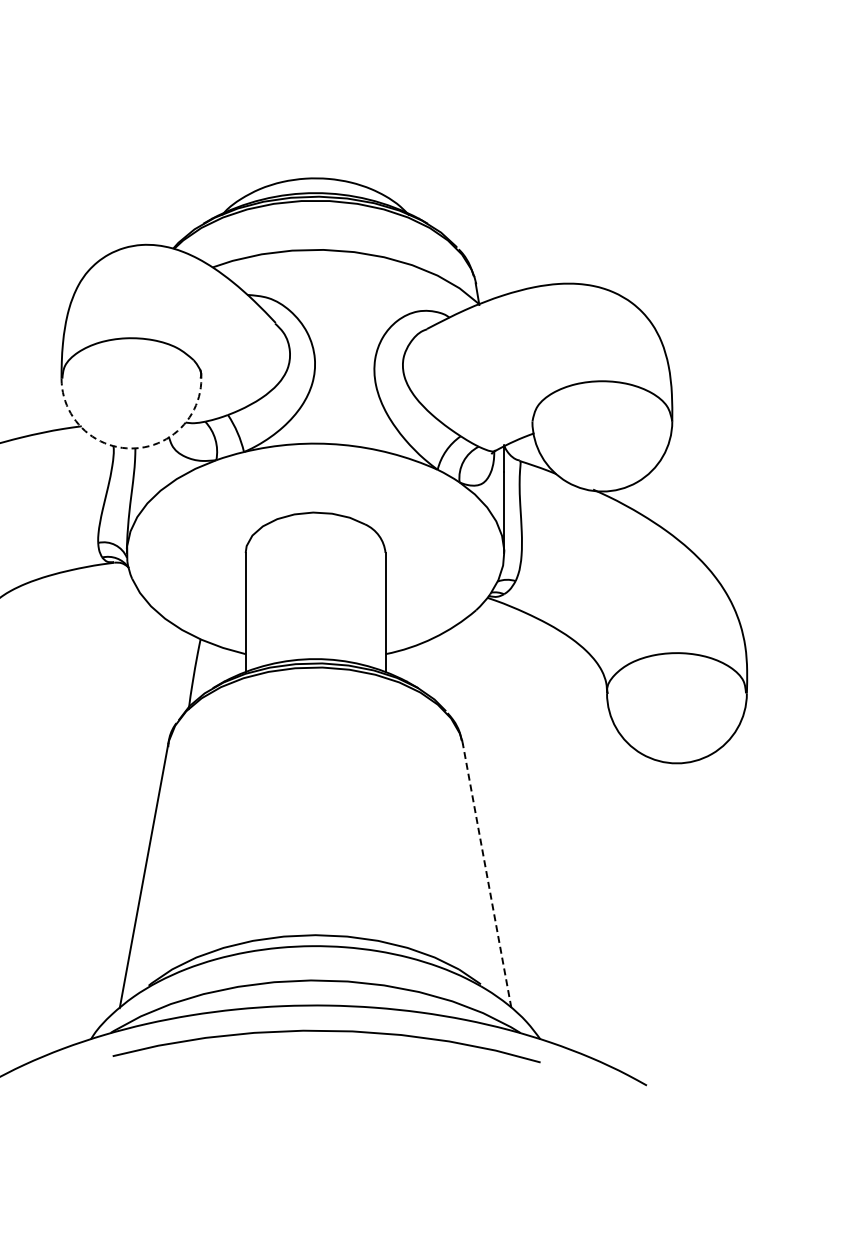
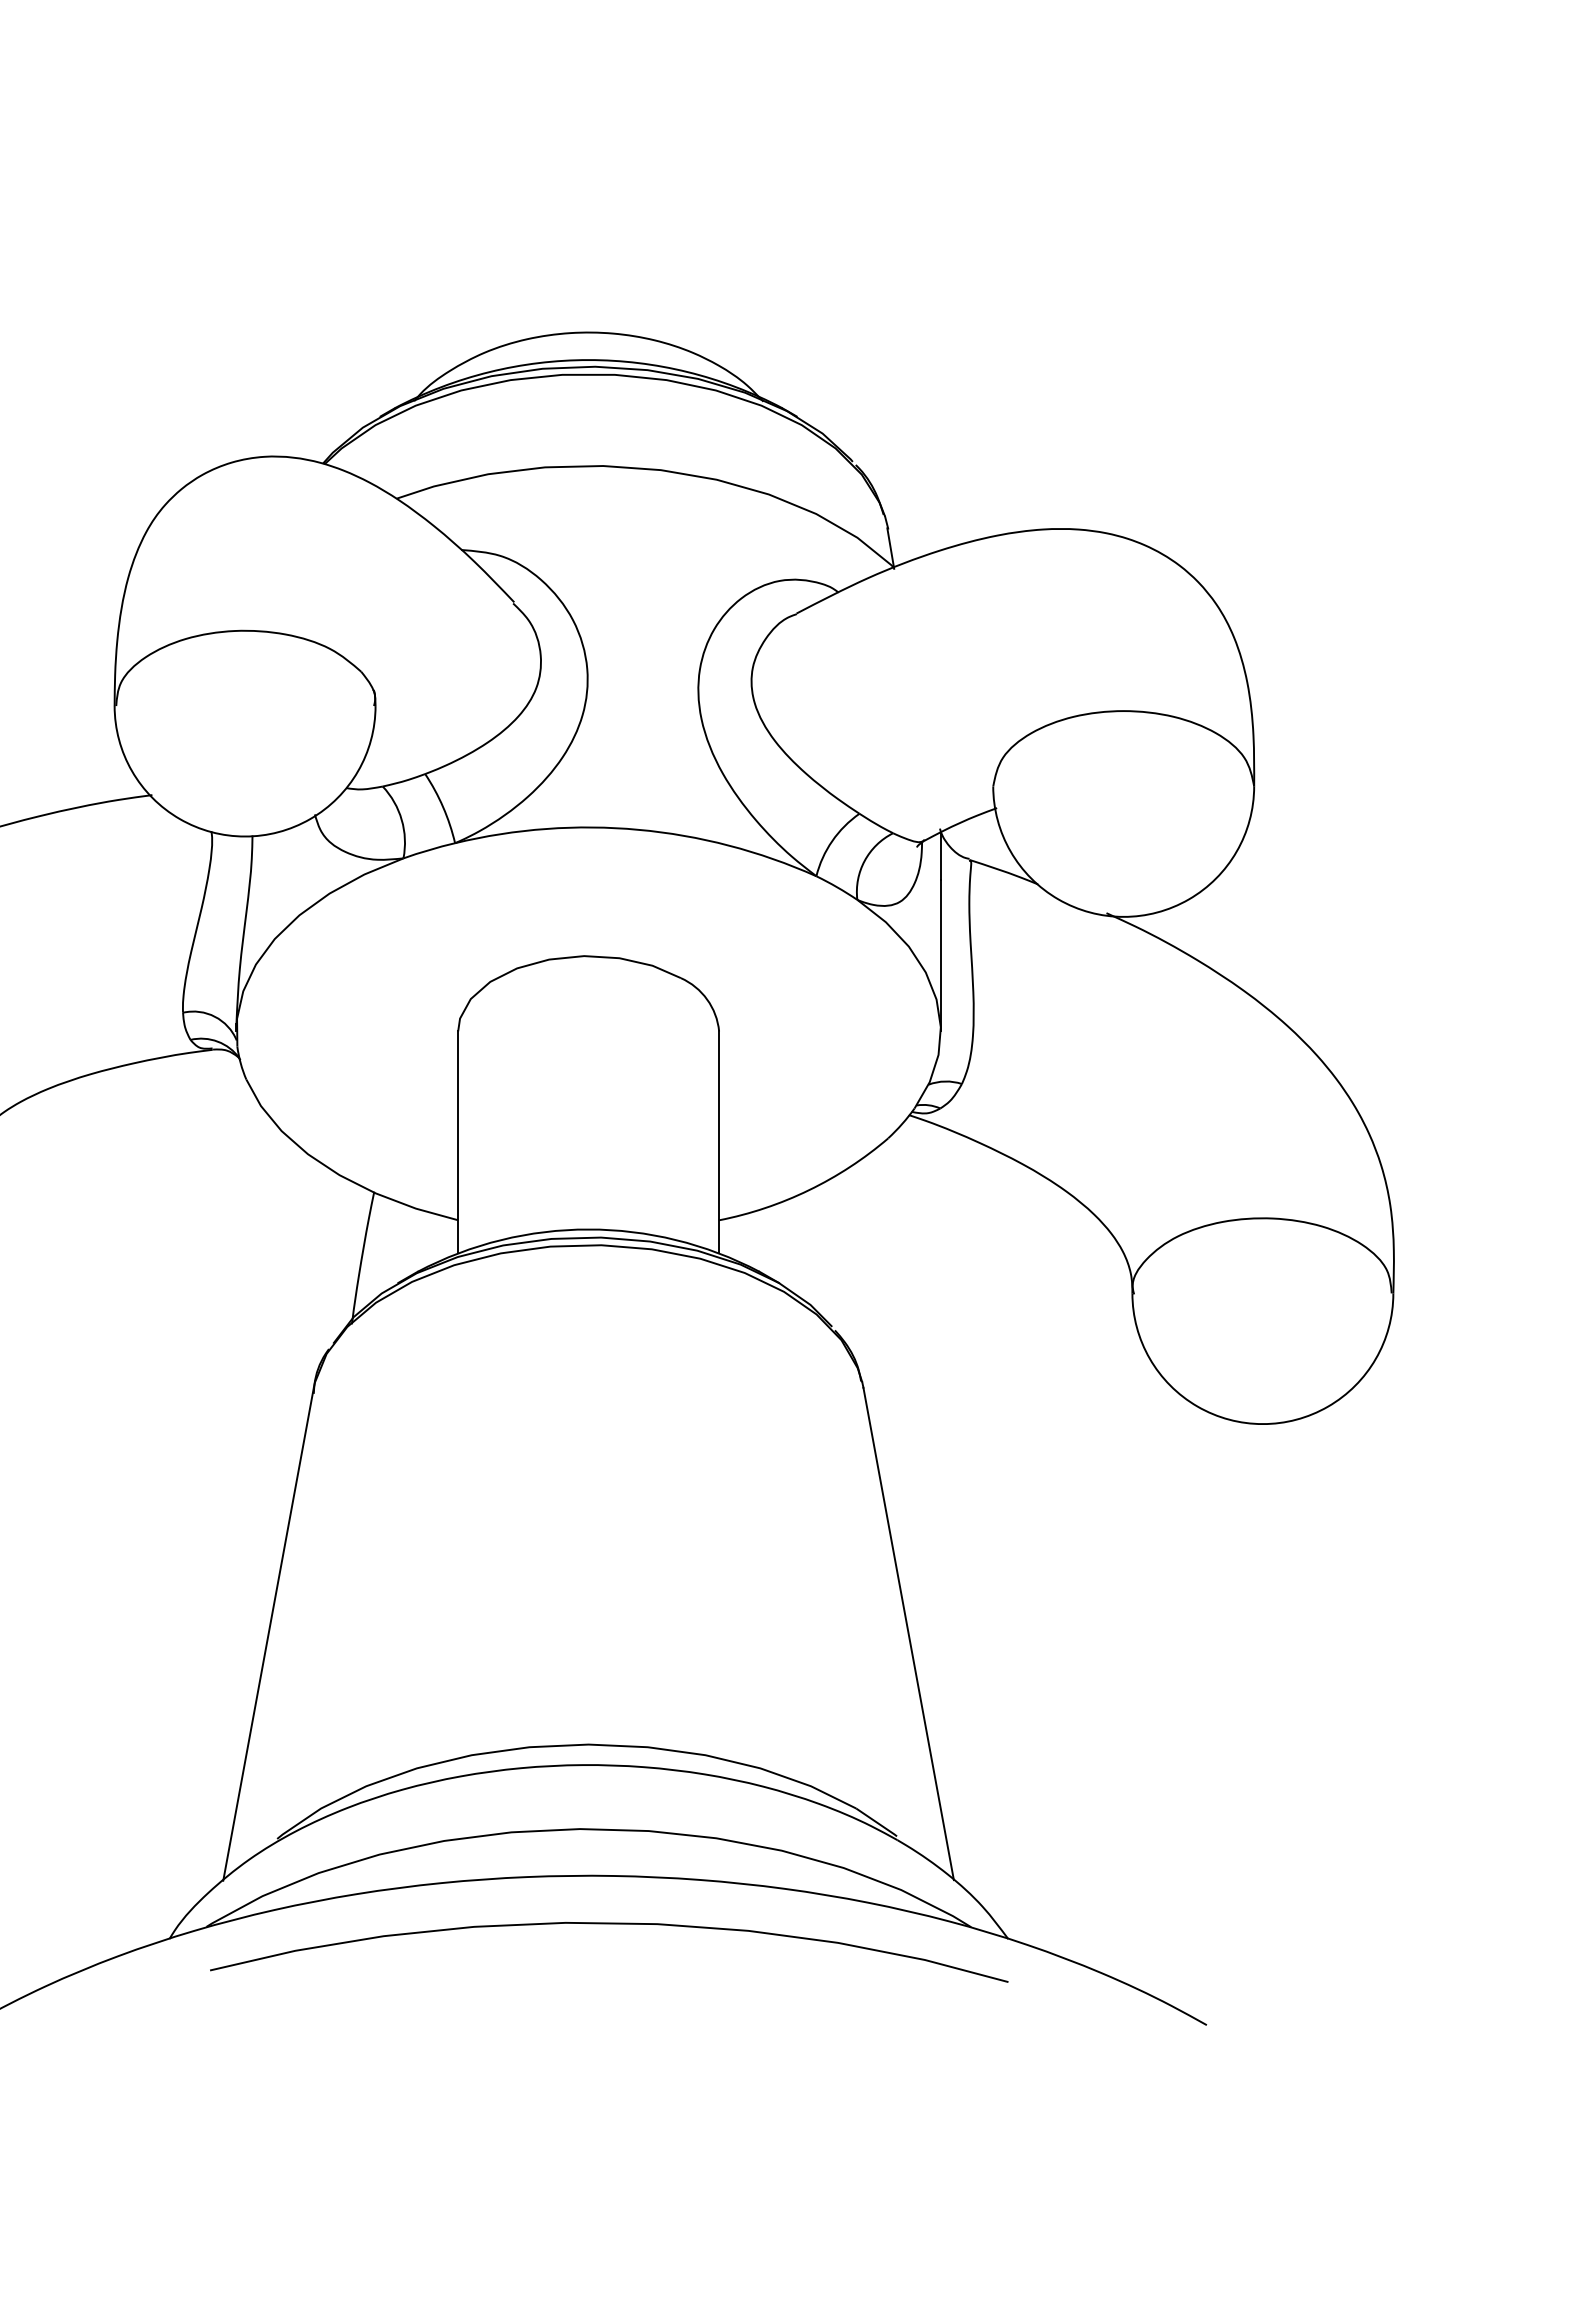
arc: (131, 448) -> (245, 836), dashed -> solid
line: (487, 875) -> (909, 1633), dashed -> solid

